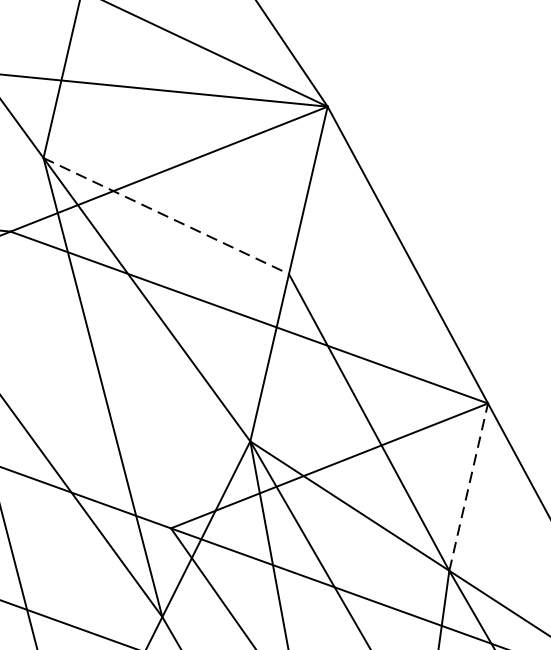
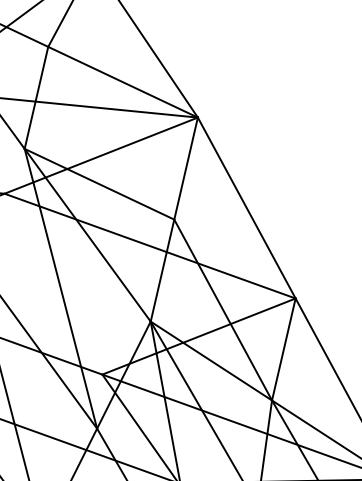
line: (166, 216) -> (99, 184), dashed -> solid
line: (468, 487) -> (283, 349), dashed -> solid

